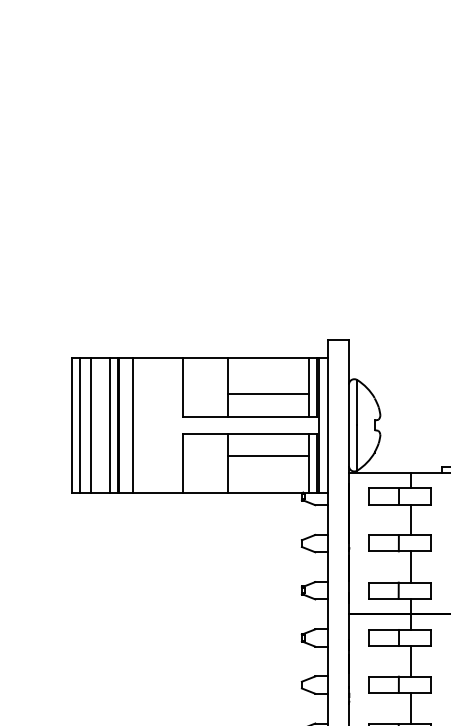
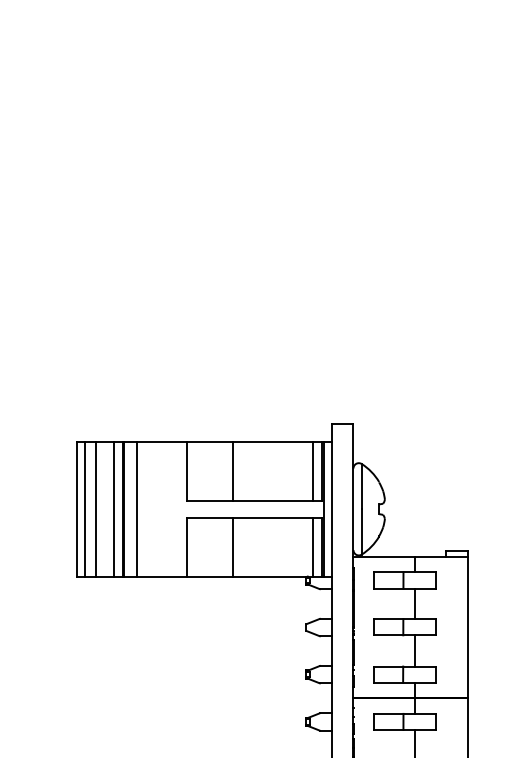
line: (268, 394) -> (272, 478), removed
line: (268, 456) -> (272, 540), removed

